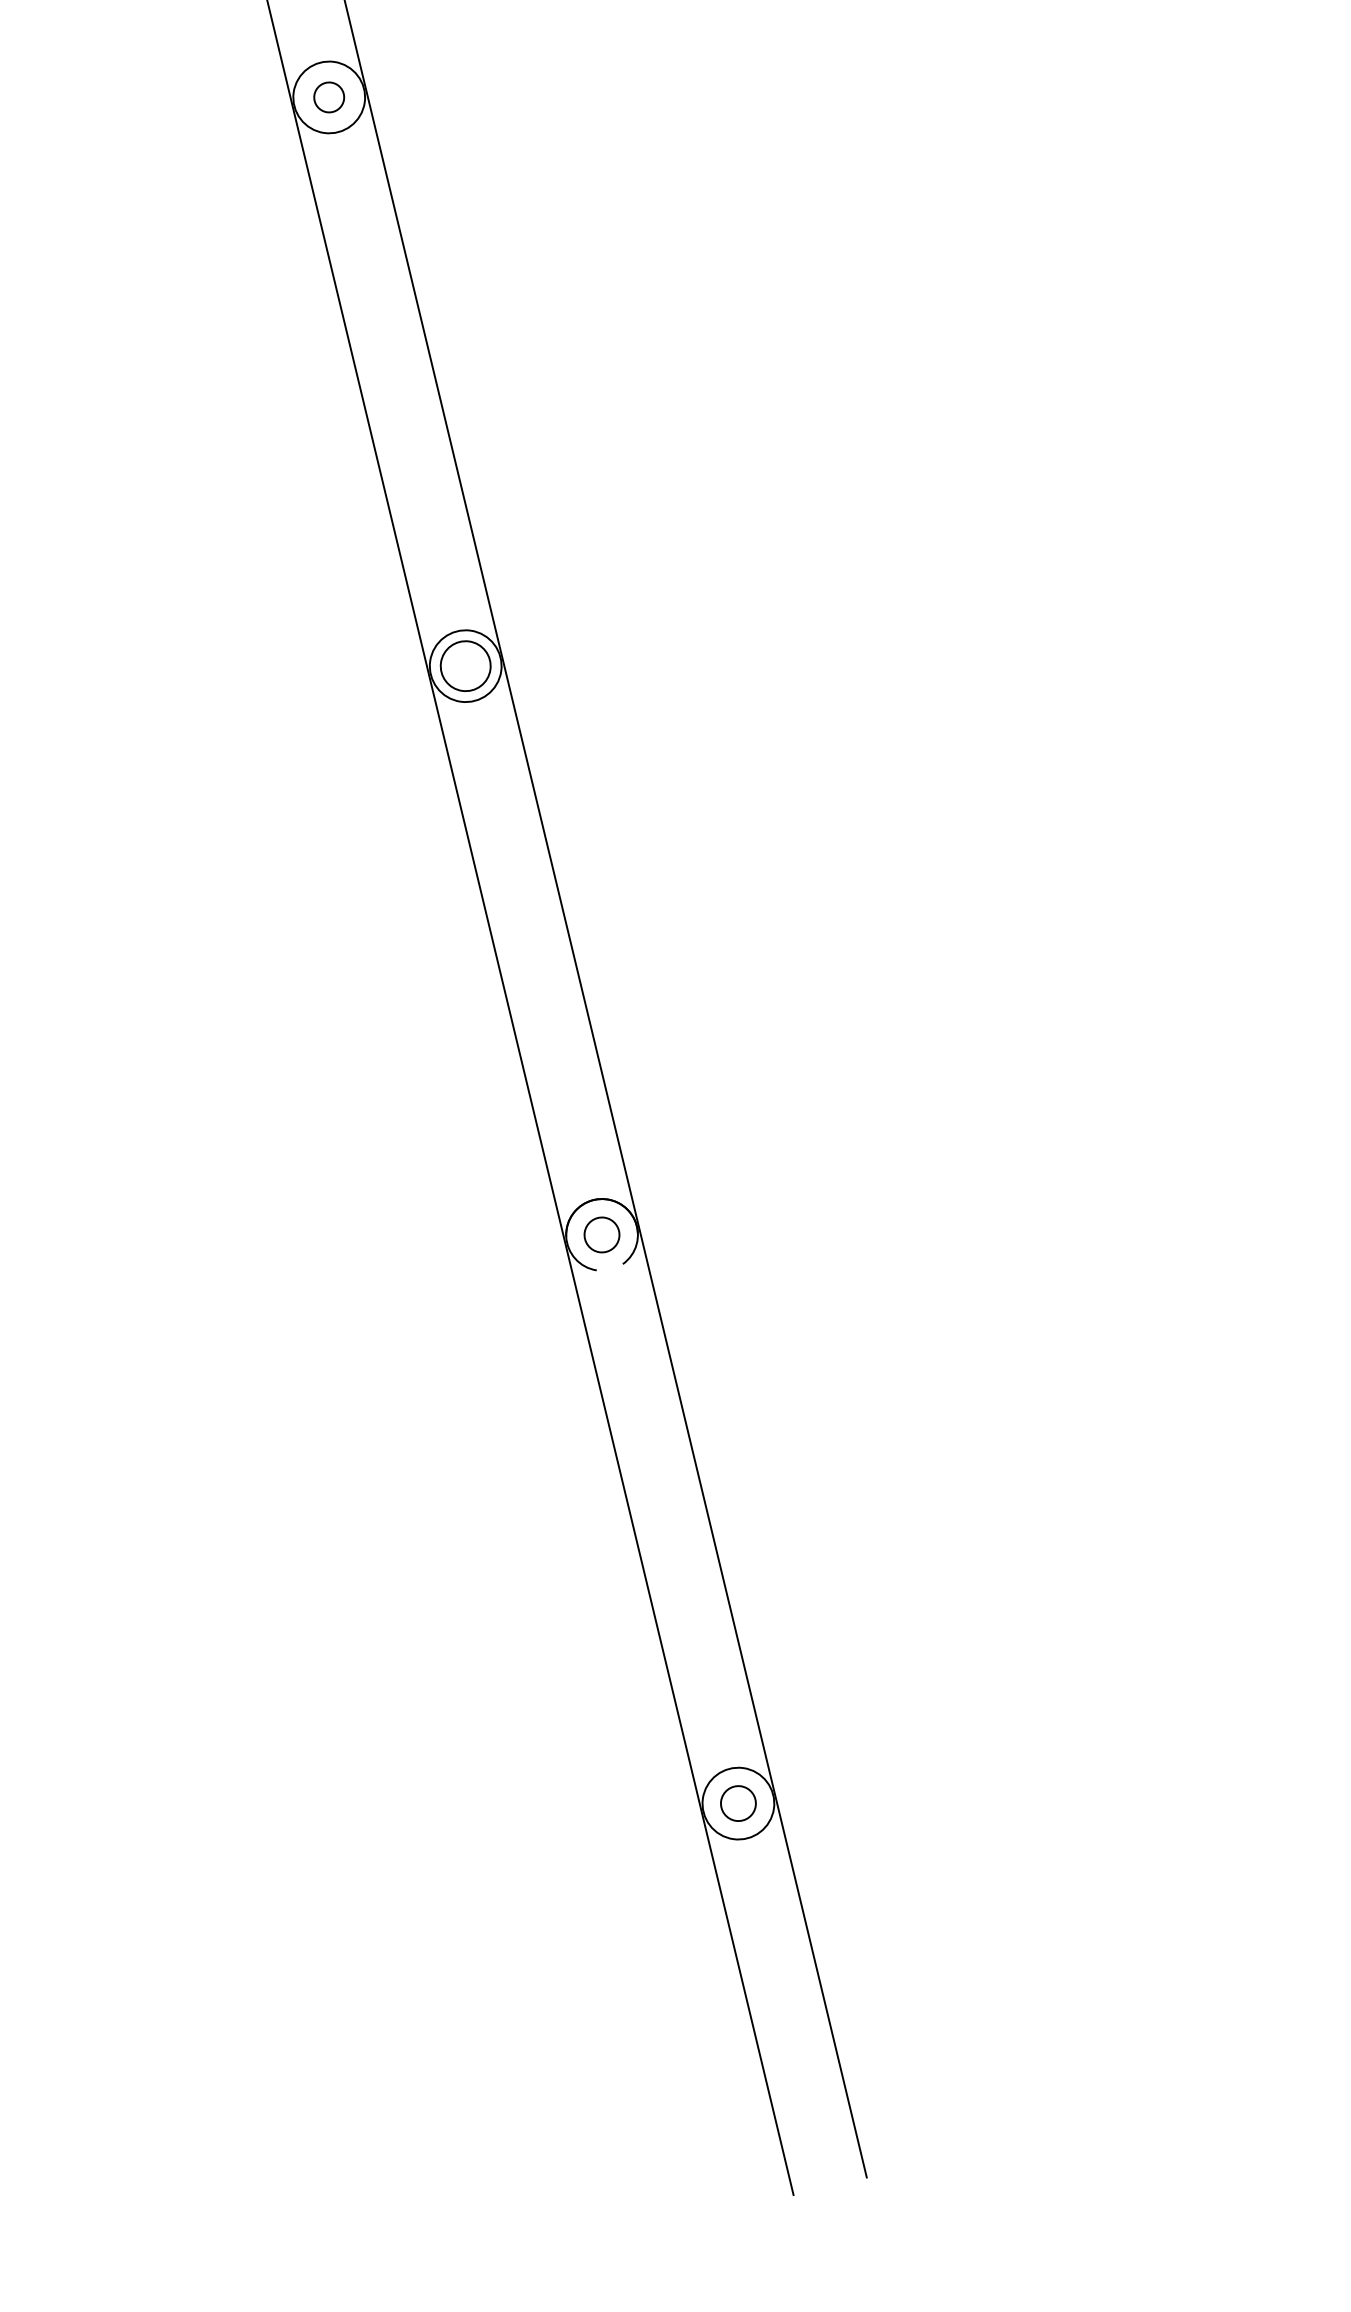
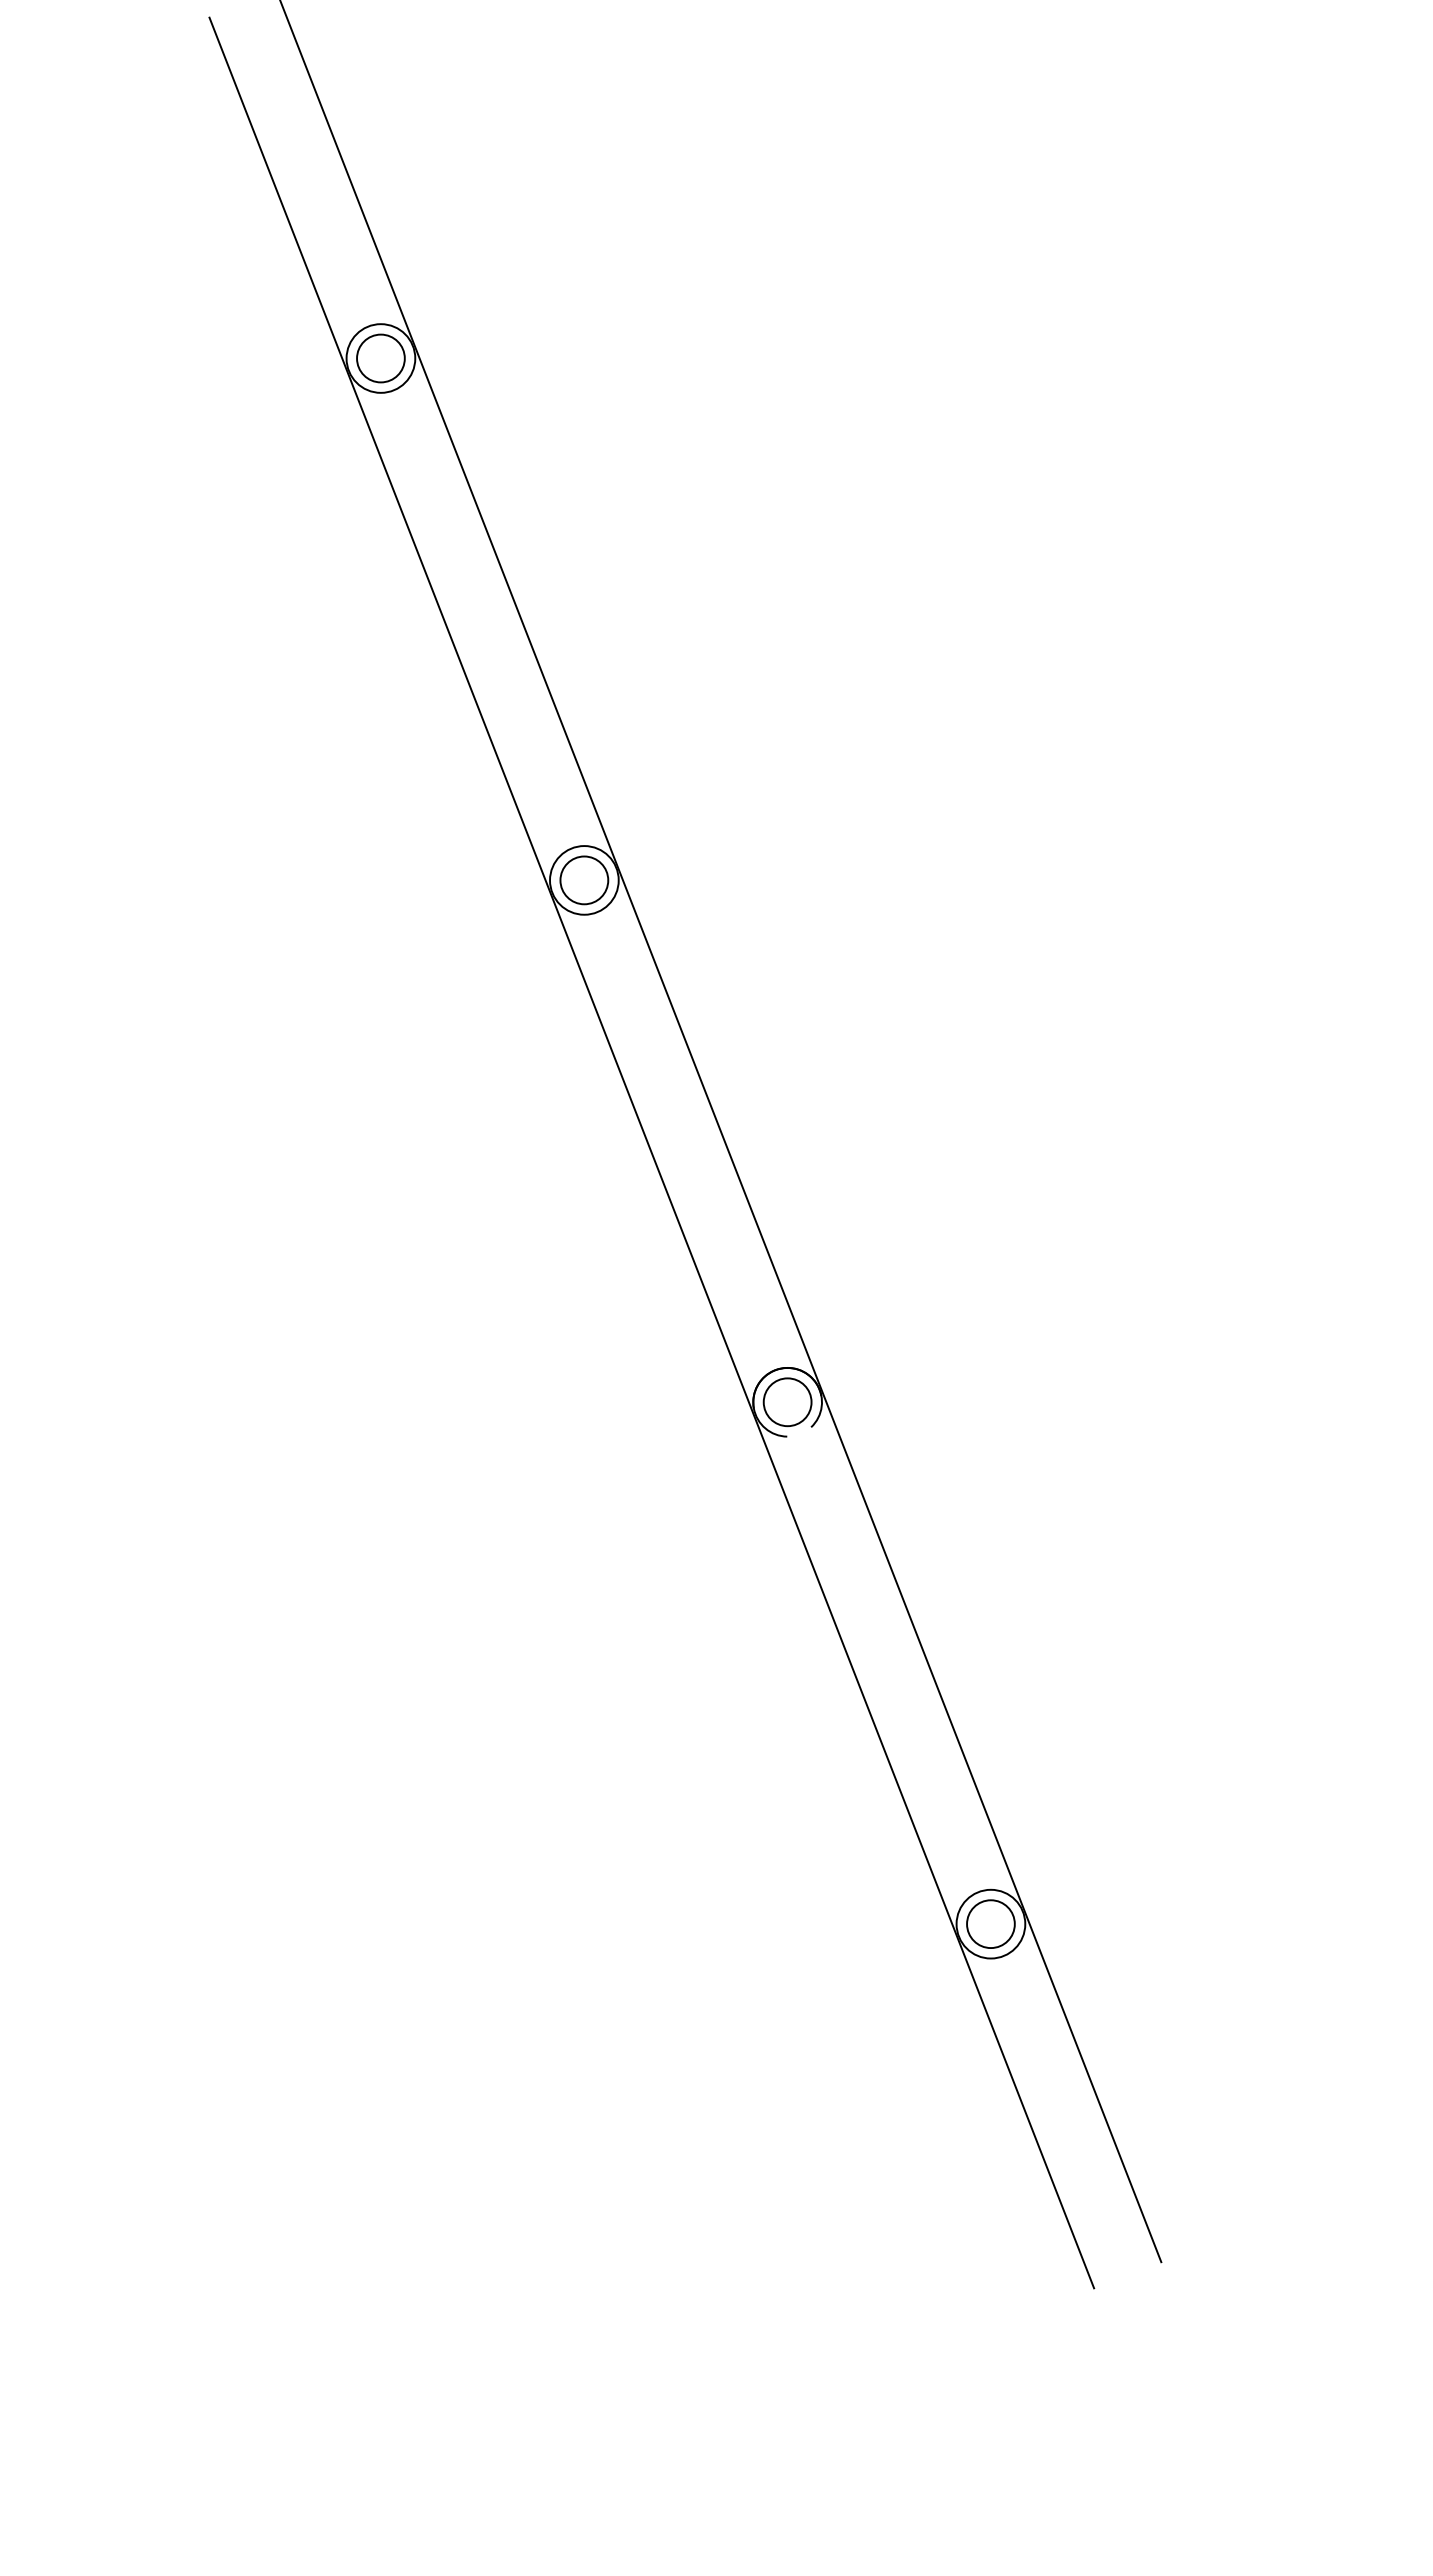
circle: (328, 97) -> (380, 358), size x1.67
circle: (601, 1235) -> (787, 1402), size x1.43
circle: (738, 1802) -> (990, 1923), size x1.43

